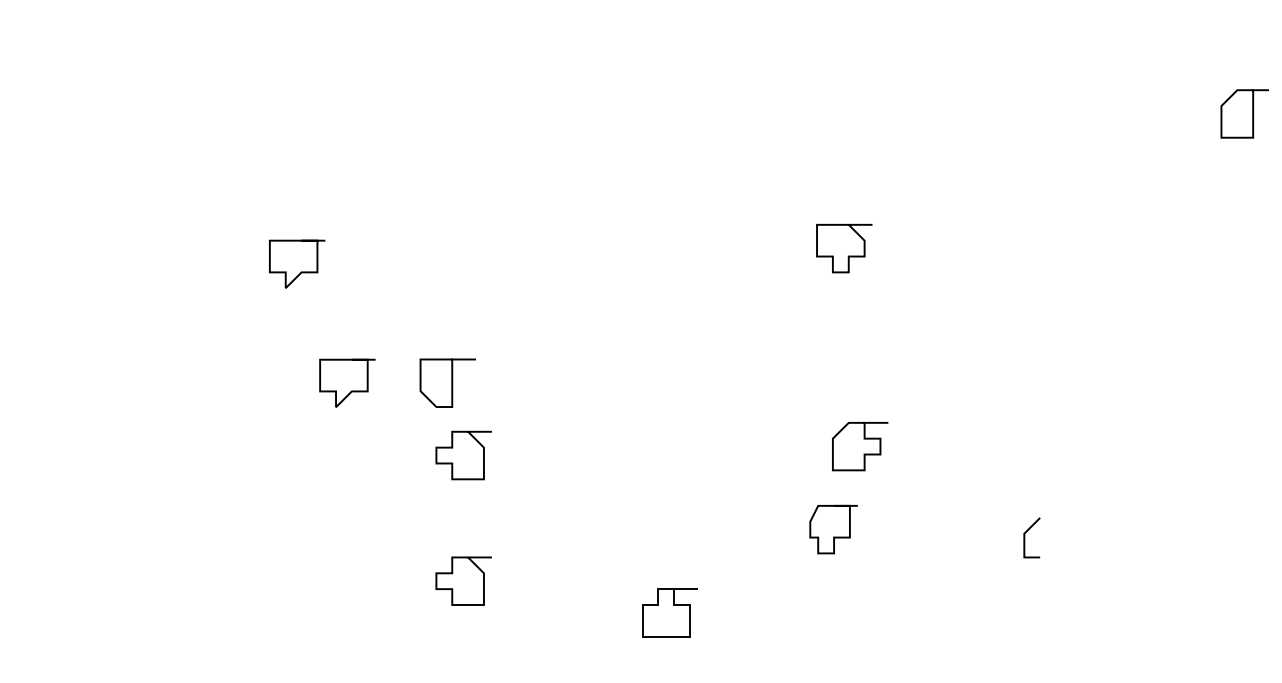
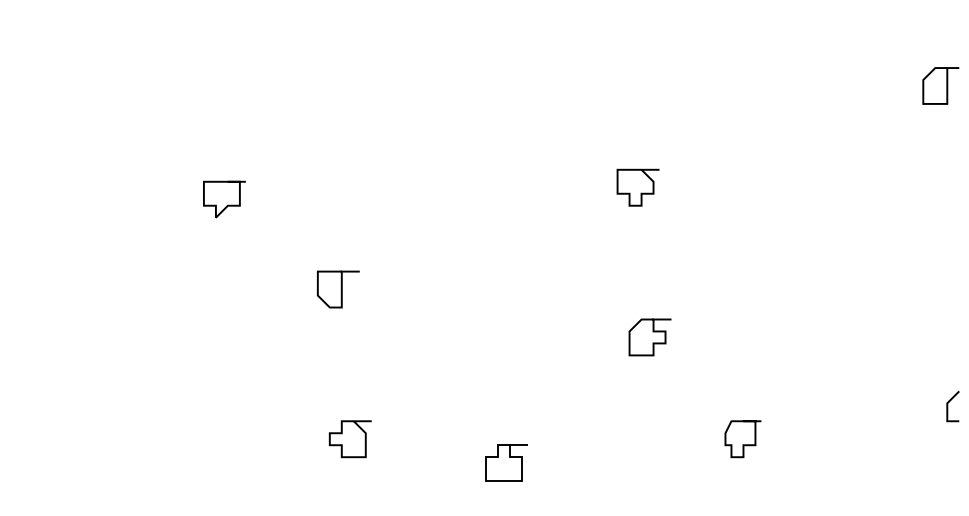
curve: (351, 389) -> (265, 294), removed
curve: (453, 449) -> (342, 339), removed
curve: (832, 536) -> (742, 444), moved
curve: (1025, 537) -> (948, 406), moved

